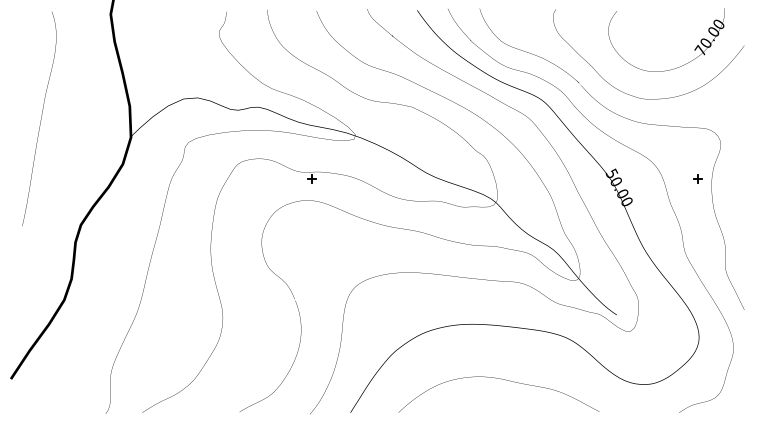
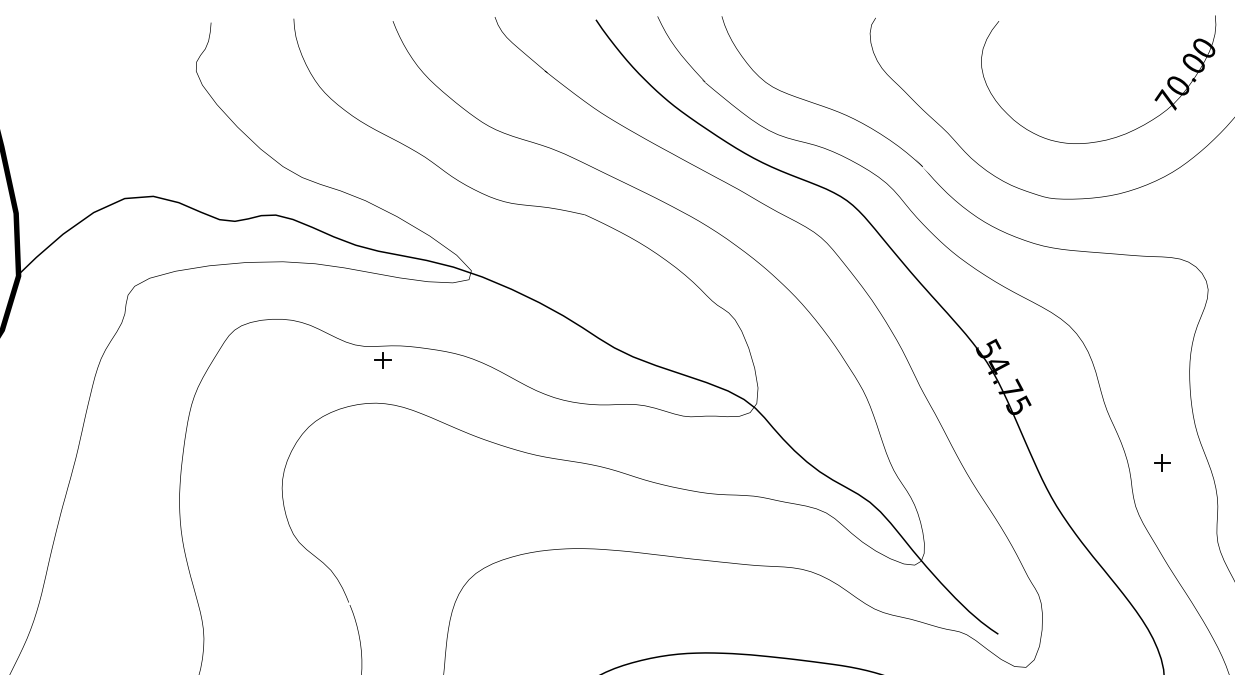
part: (697, 178) -> (1161, 461), moved
text: (621, 191) -> (1007, 385), 50.00 -> 54.75

